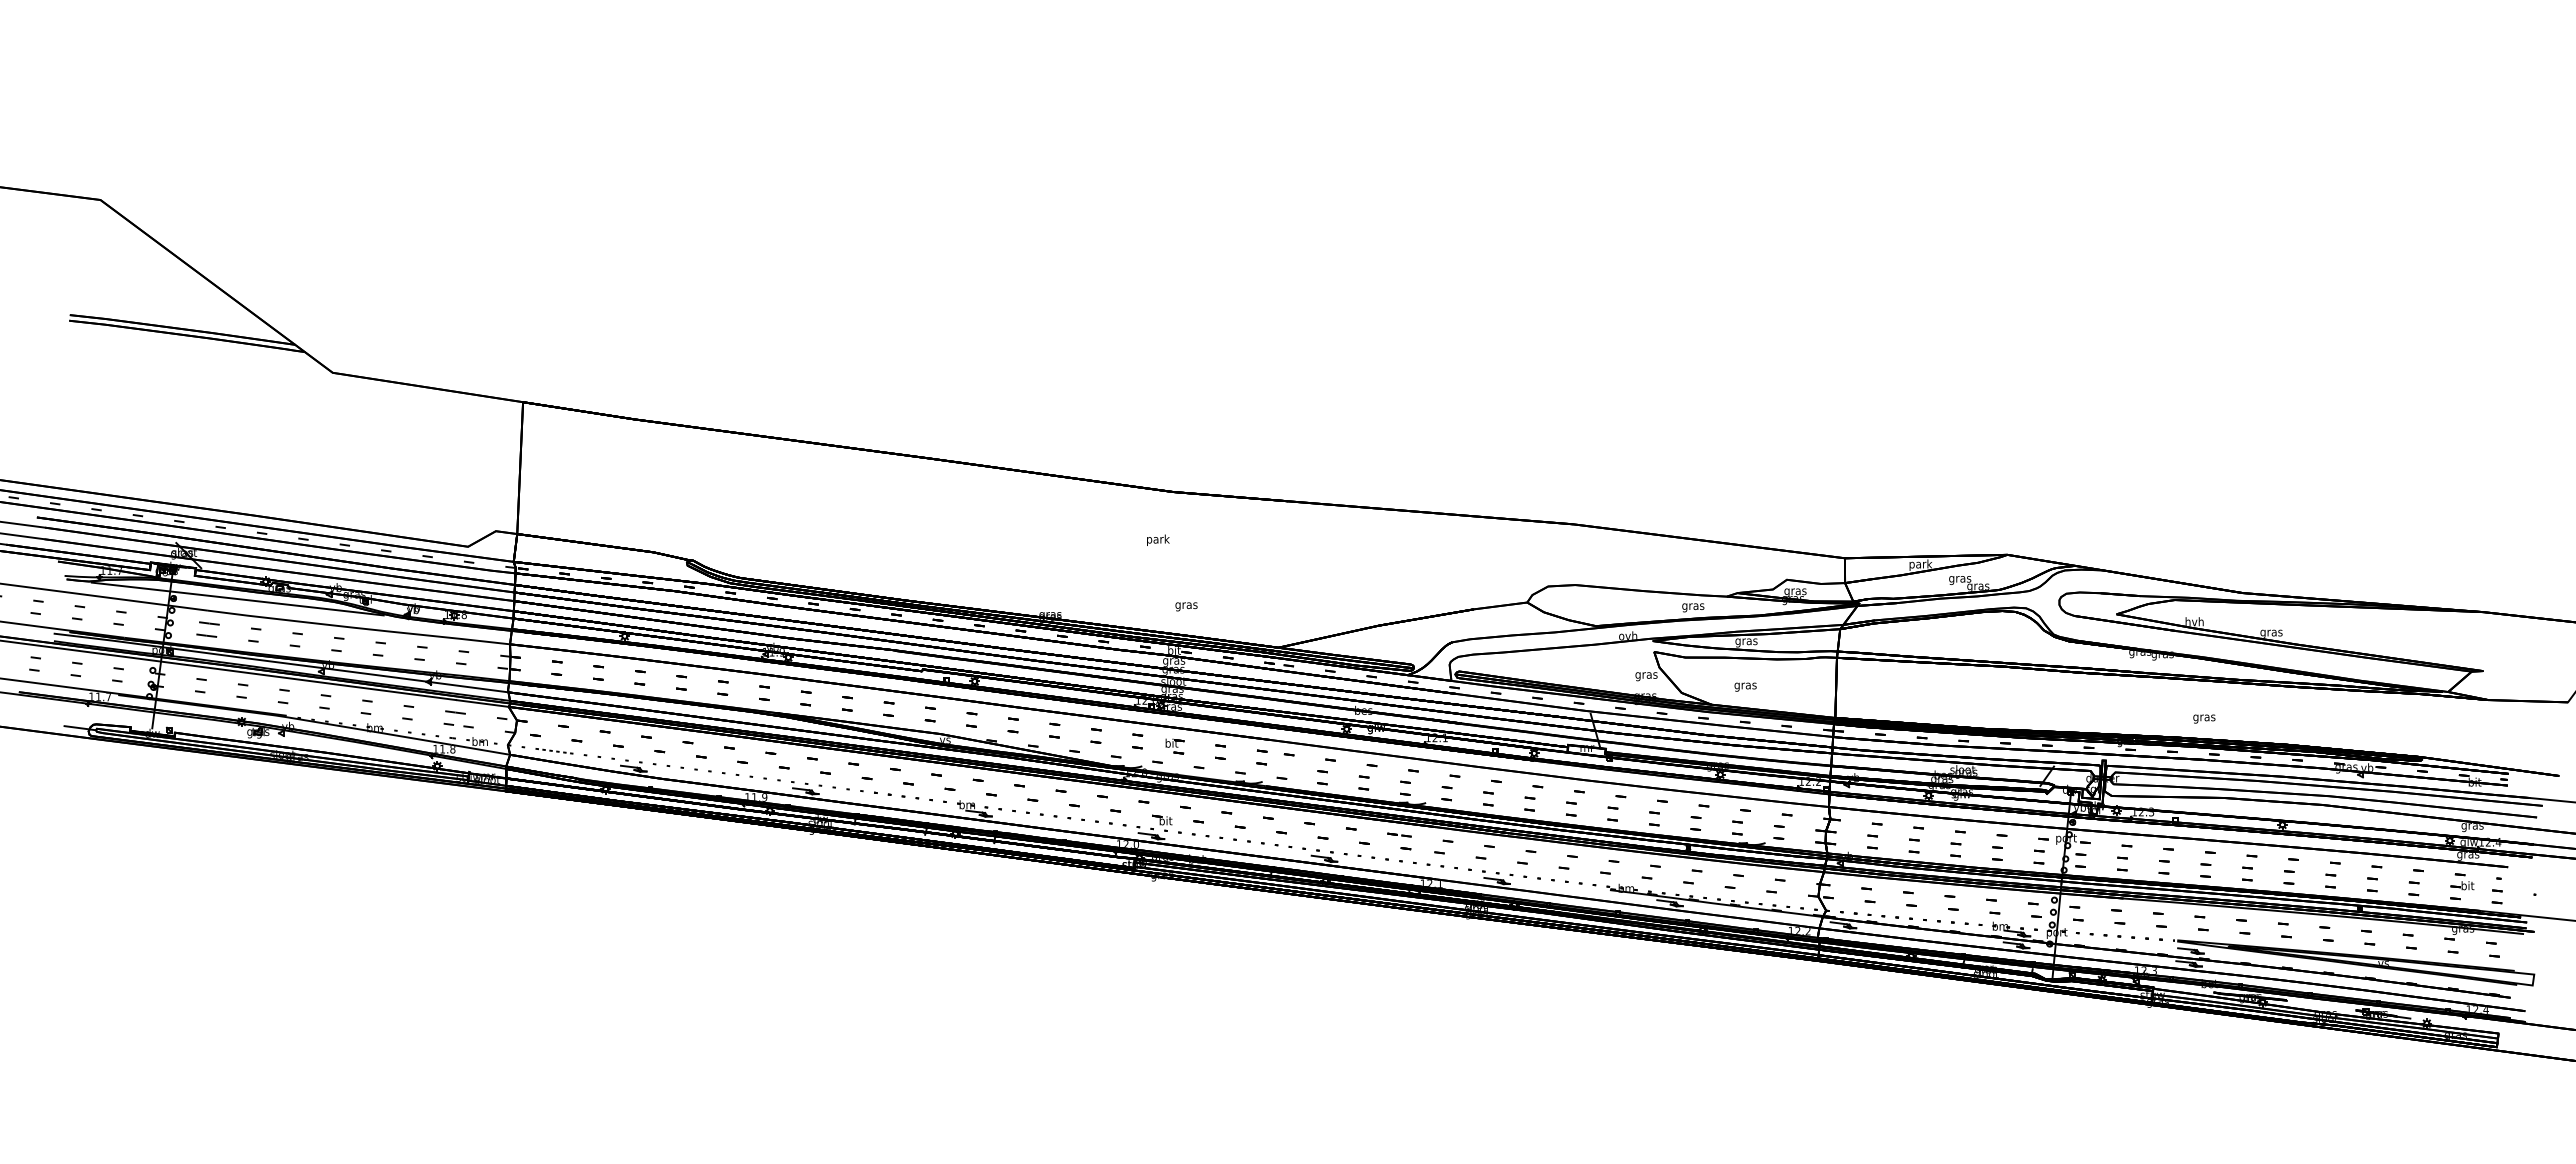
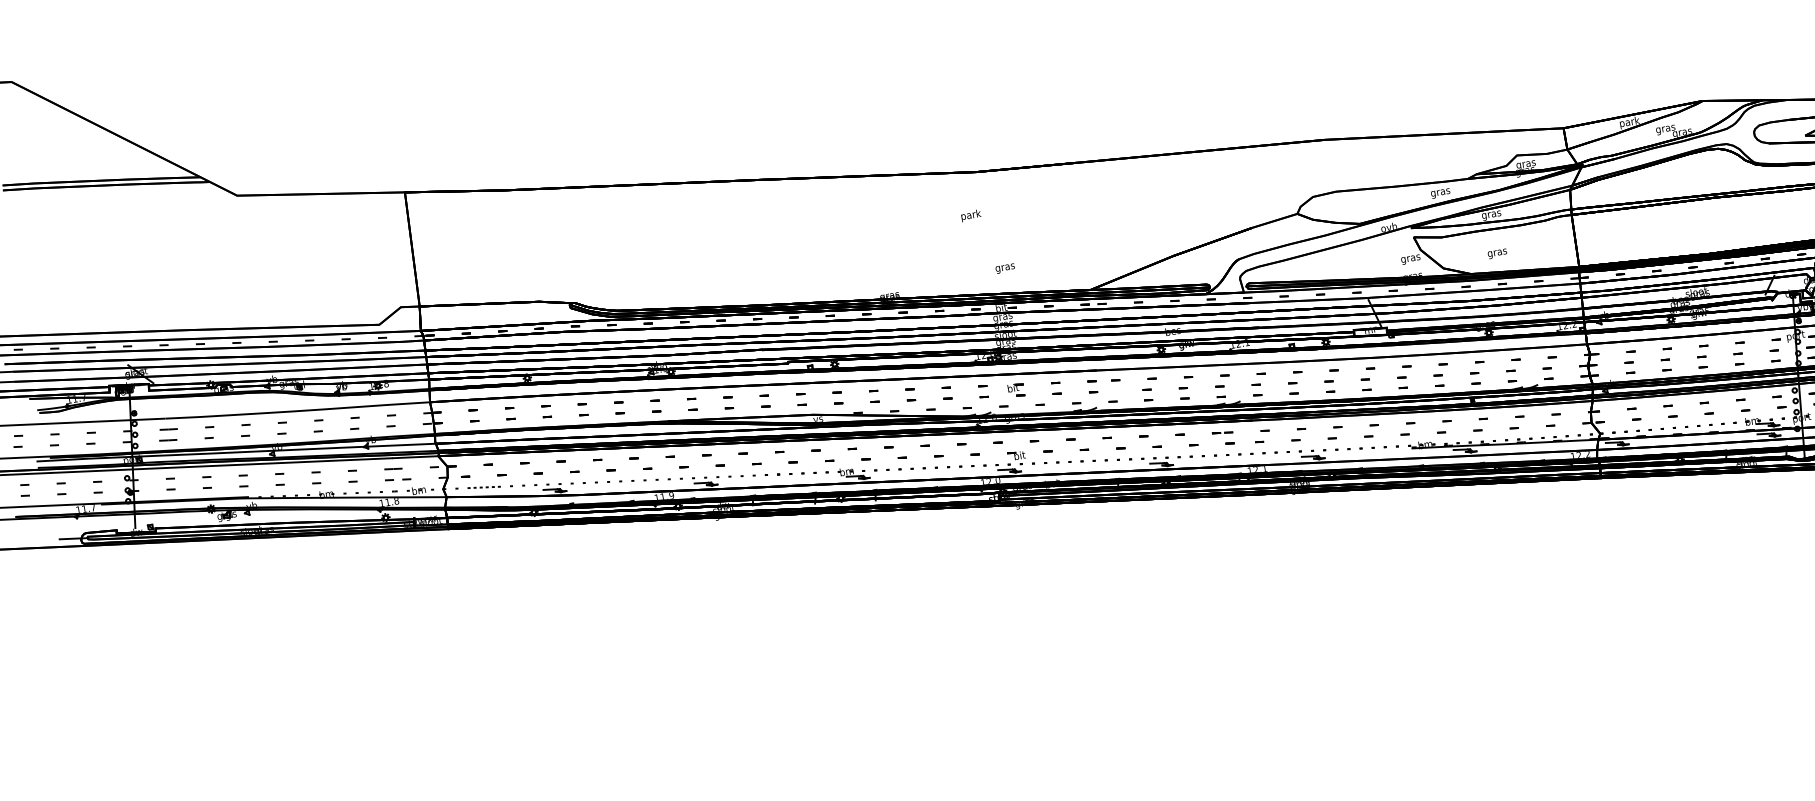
line: (237, 598) -> (189, 403), removed

